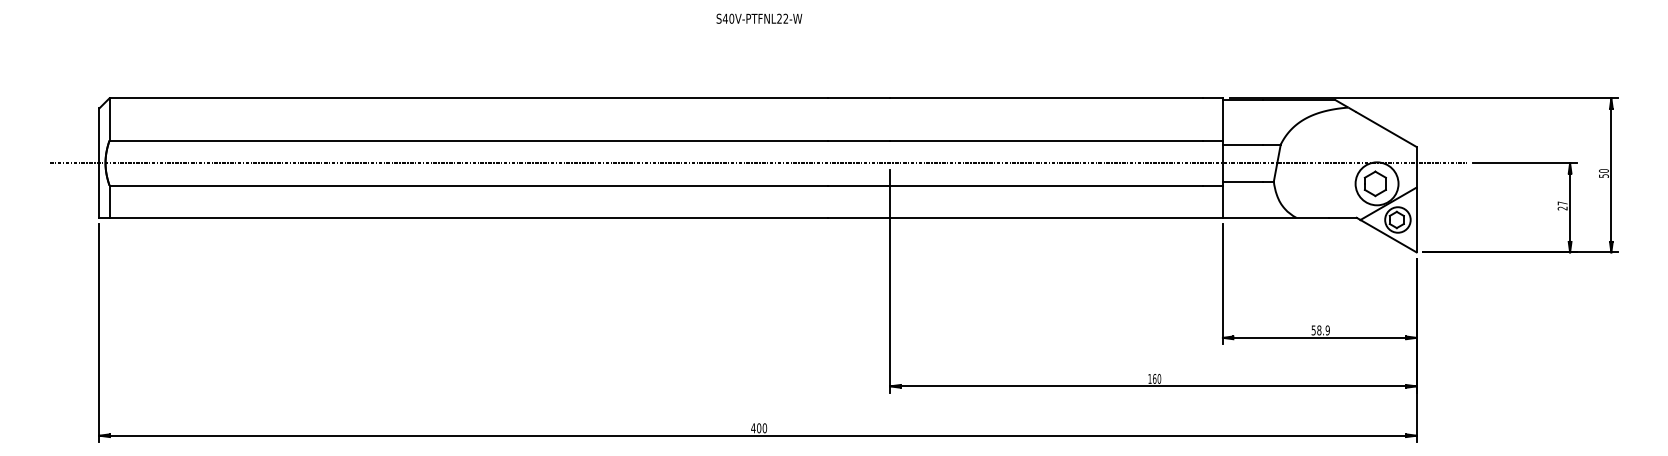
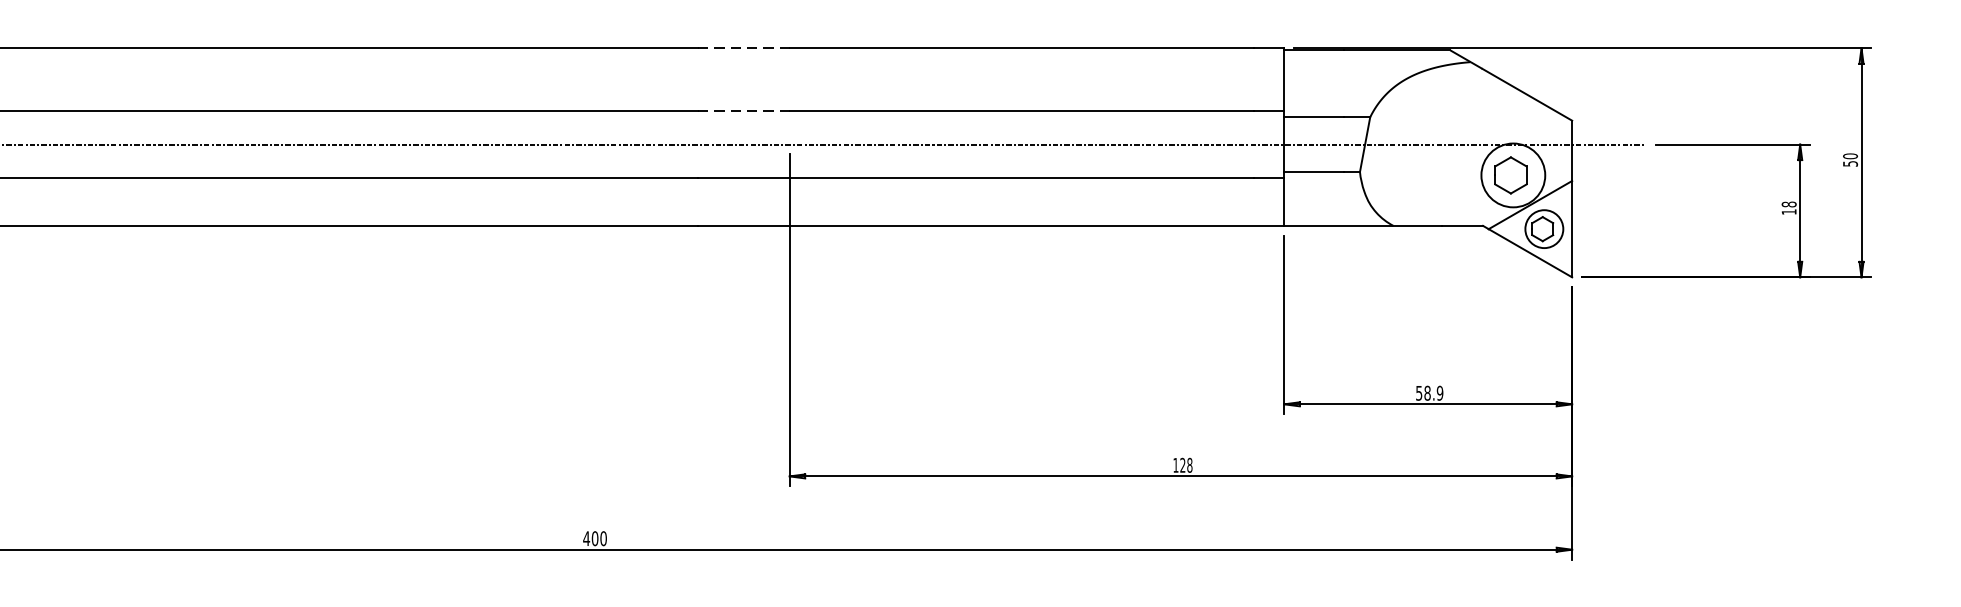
line: (859, 98) -> (744, 48), solid -> dashed
line: (859, 140) -> (744, 111), solid -> dashed
text: (1562, 205) -> (1788, 207), 27 -> 18
text: (1157, 378) -> (1187, 464), 160 -> 128

